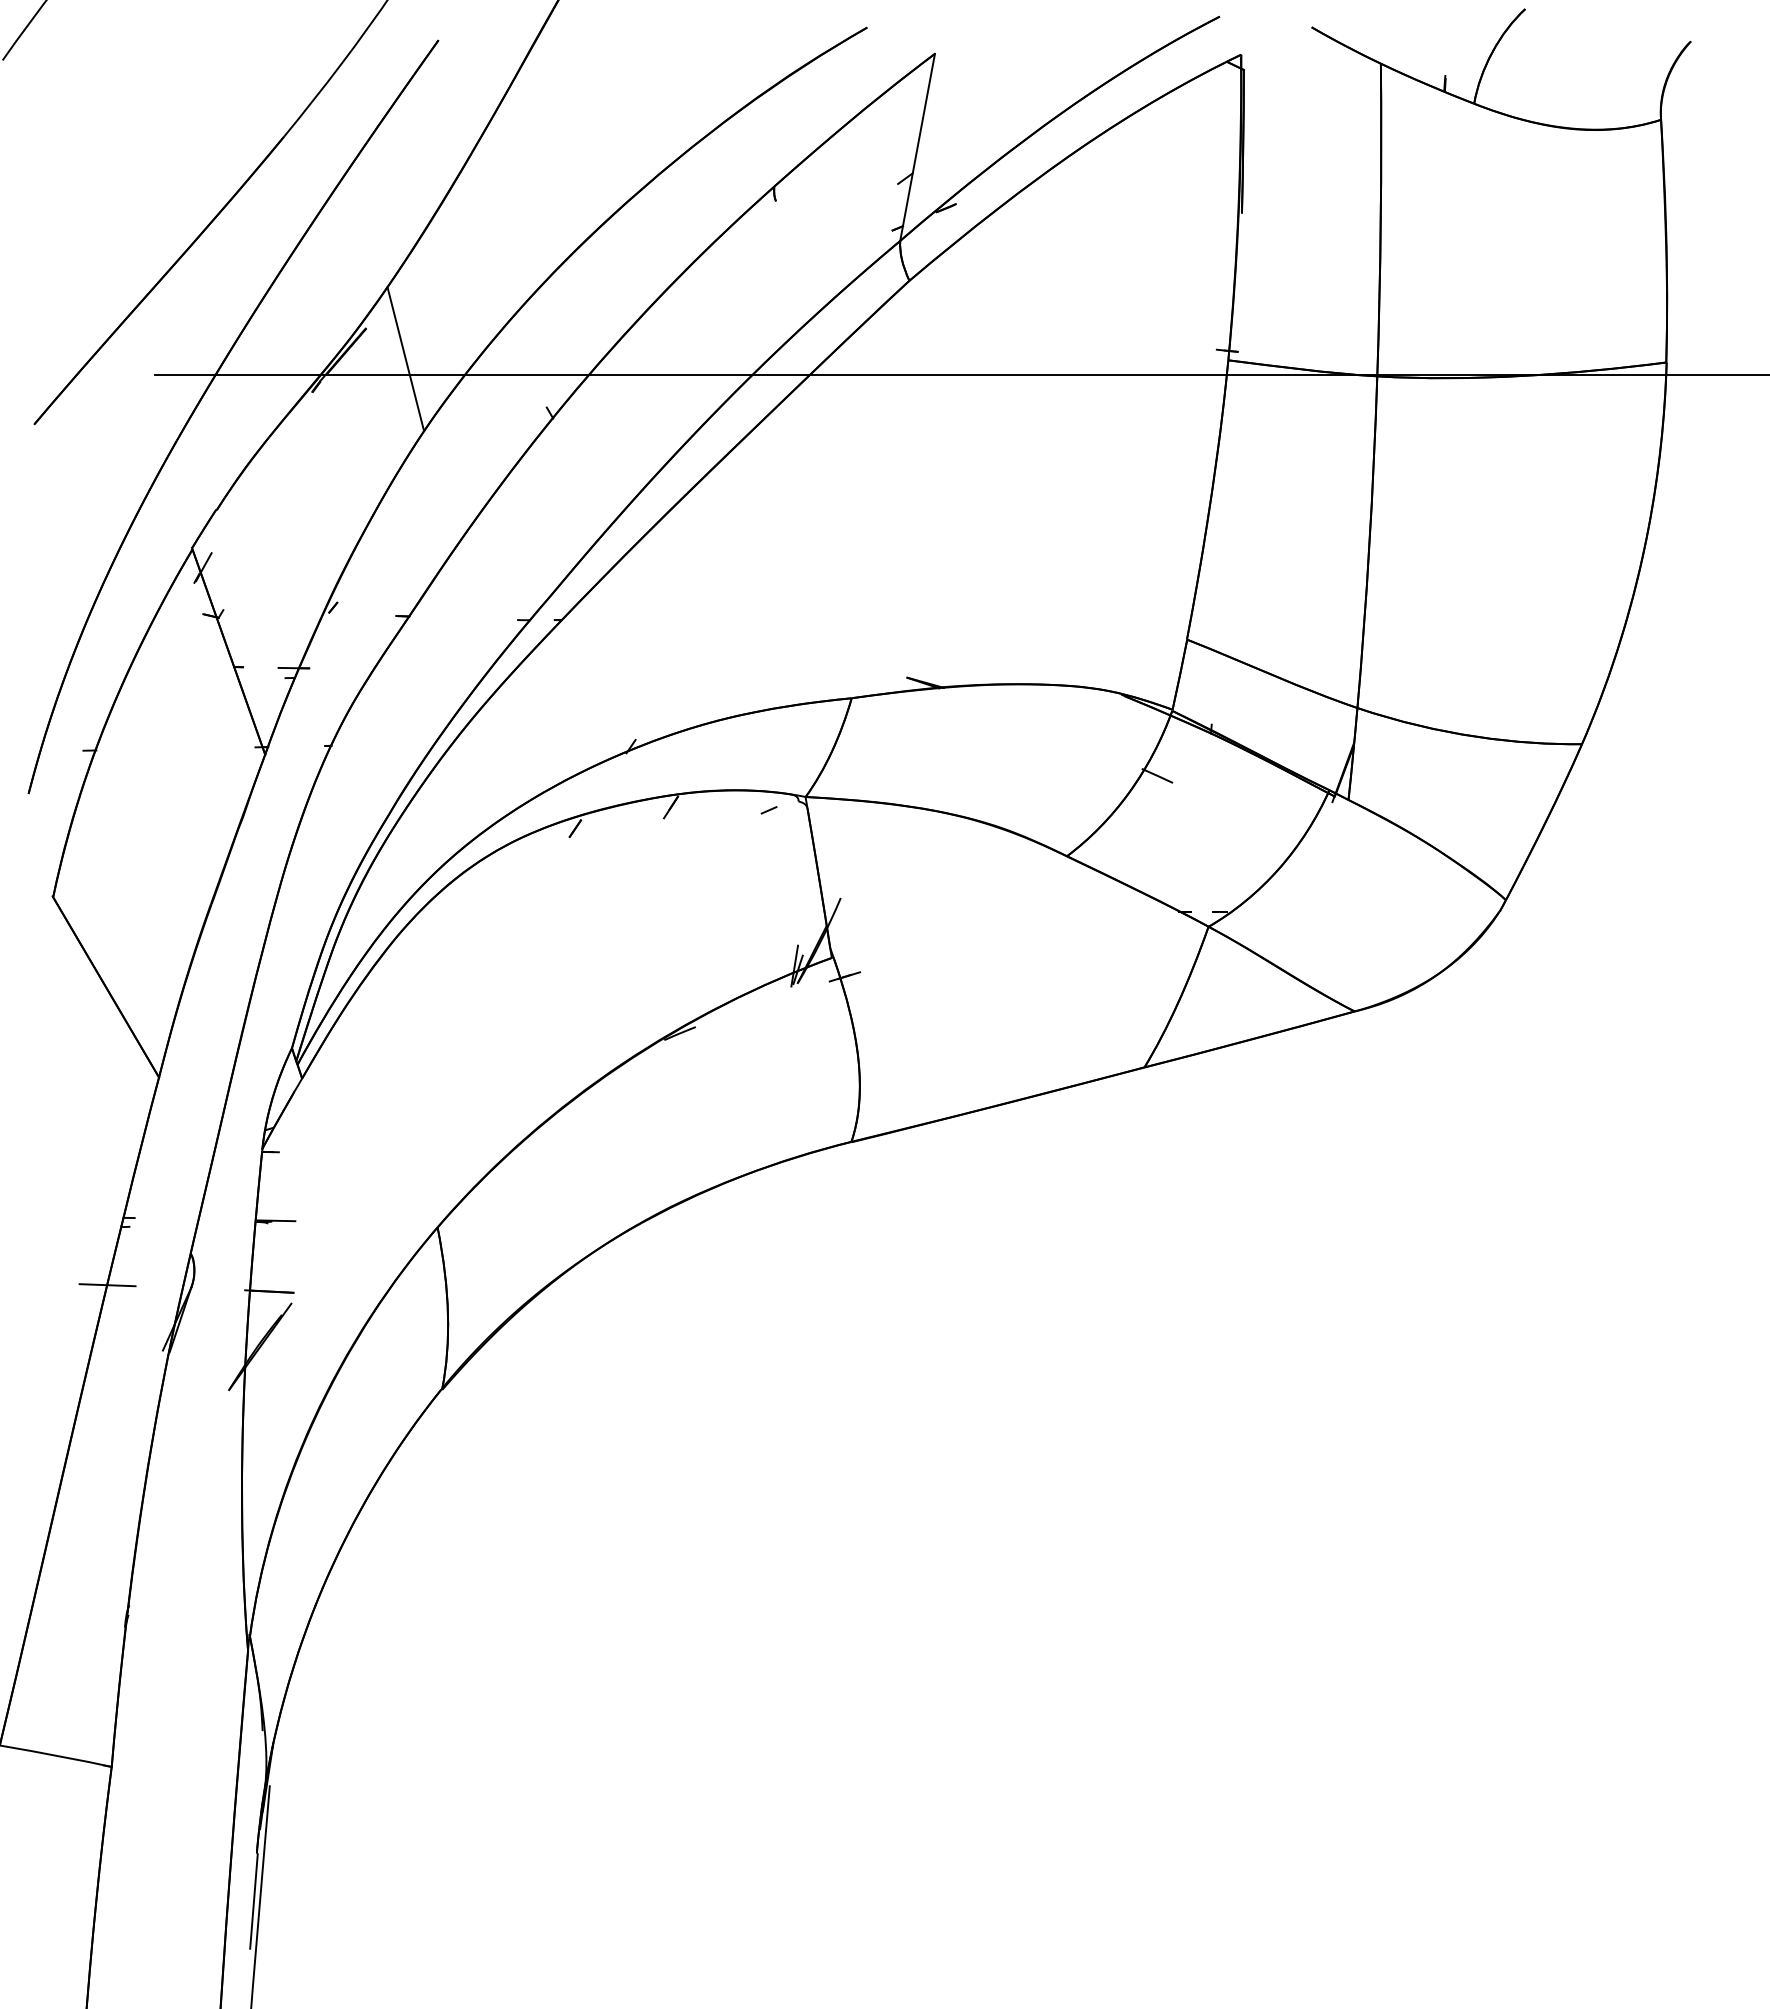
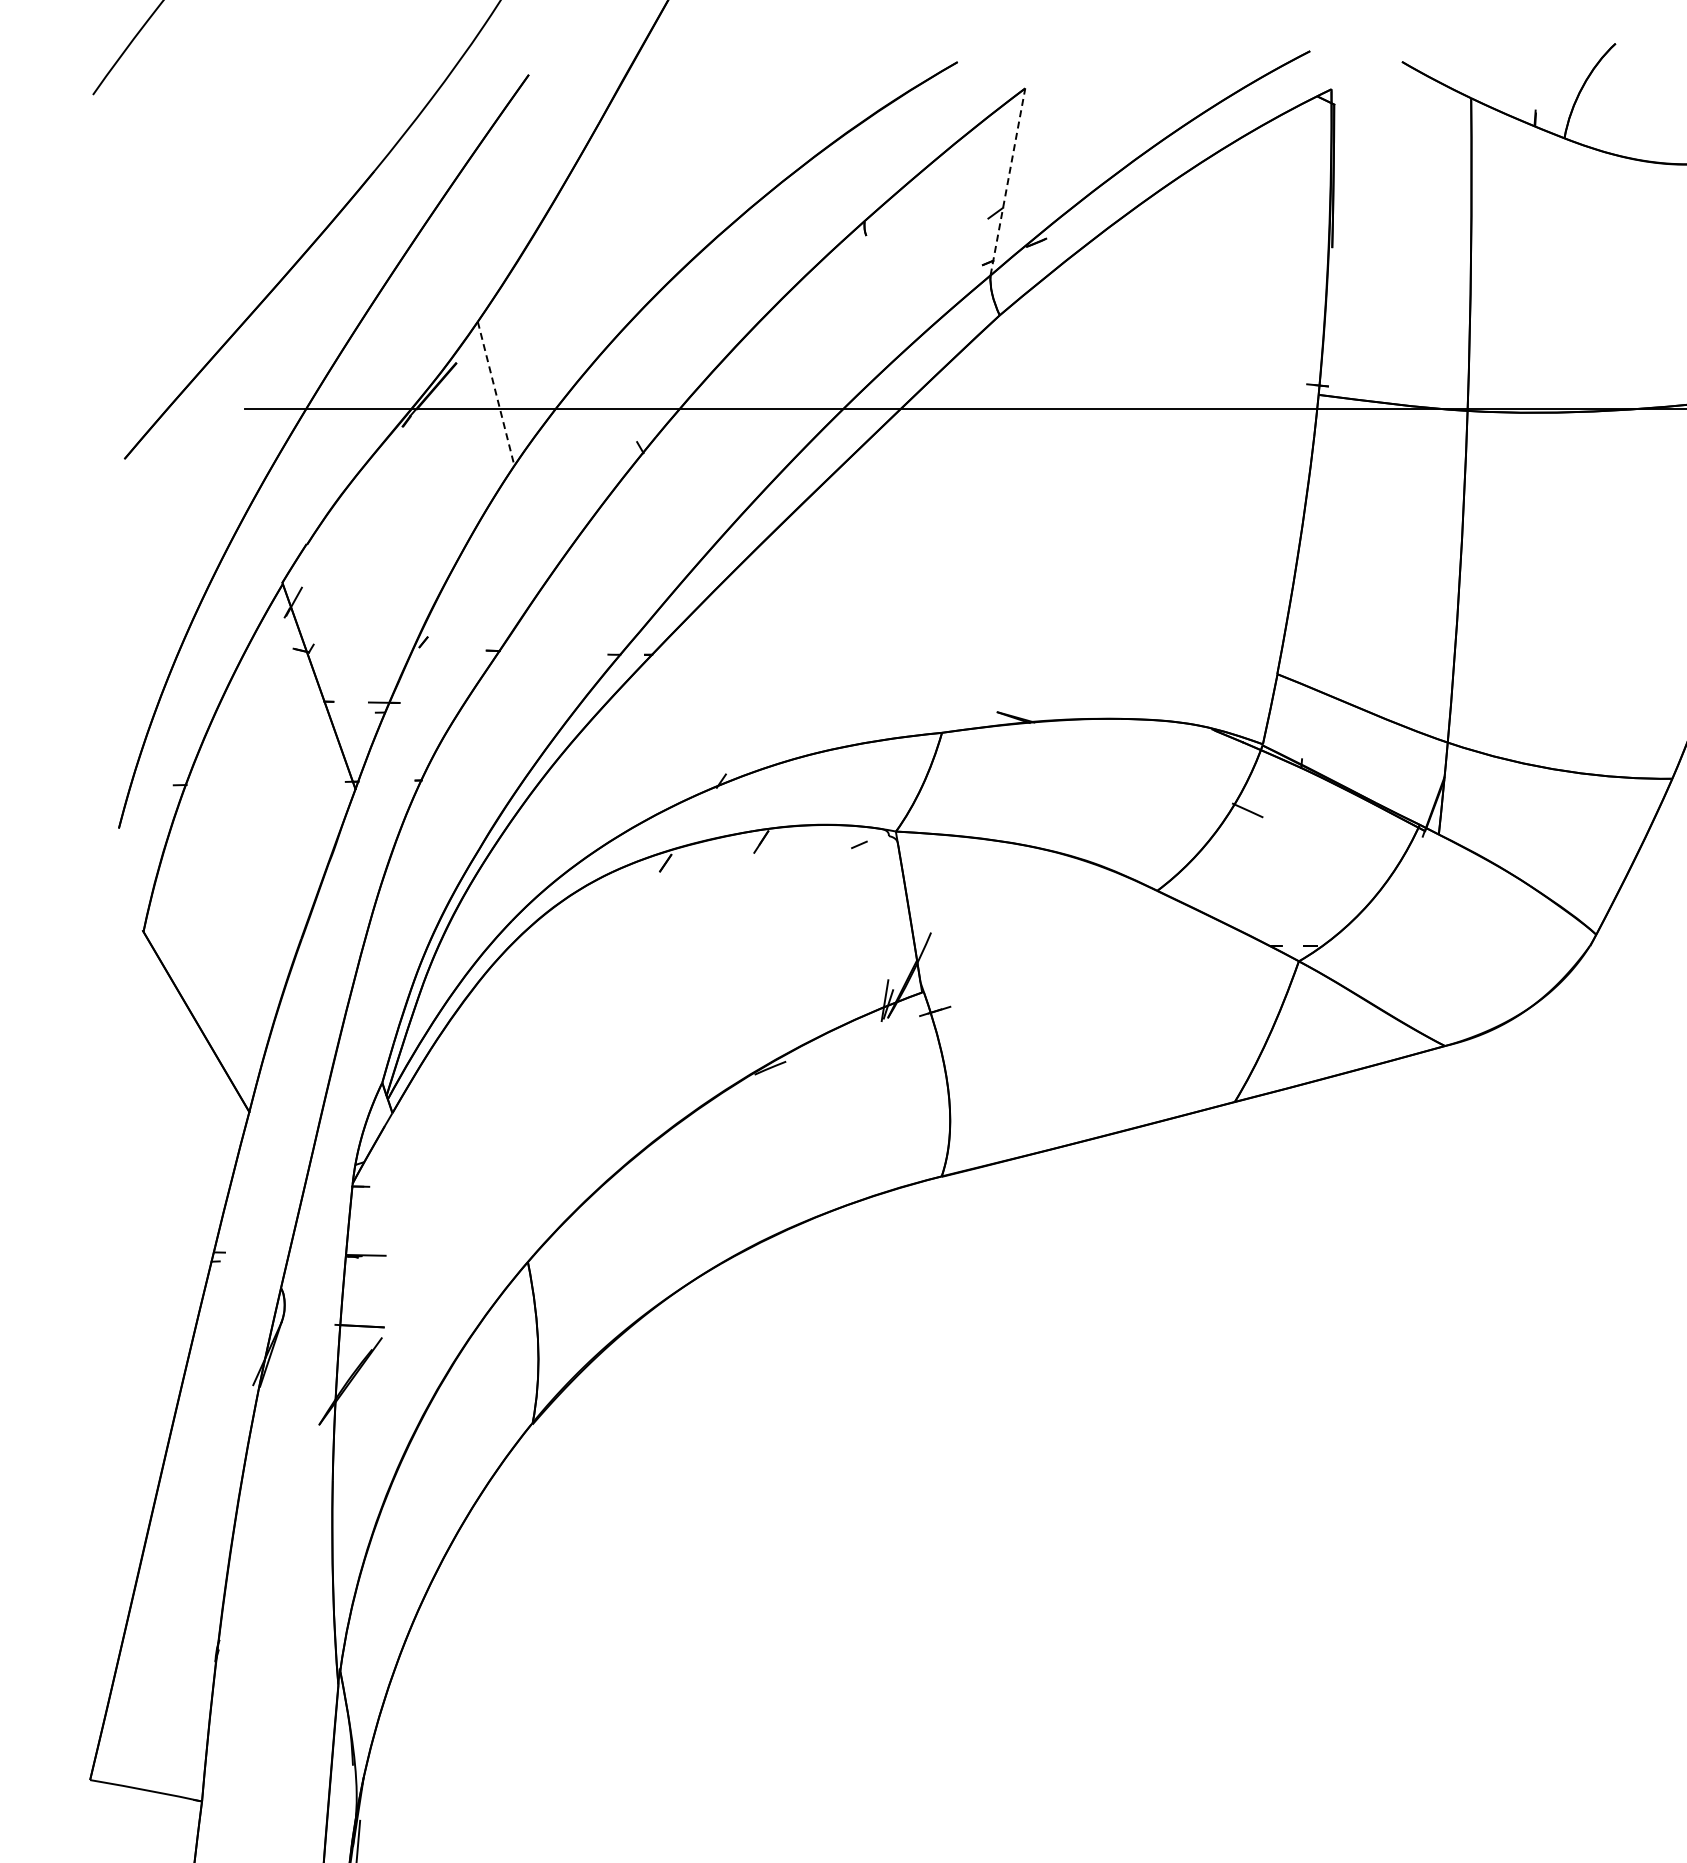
line: (917, 146) -> (1007, 181), solid -> dashed
line: (405, 359) -> (495, 394), solid -> dashed
line: (107, 1285) -> (197, 1320), removed

